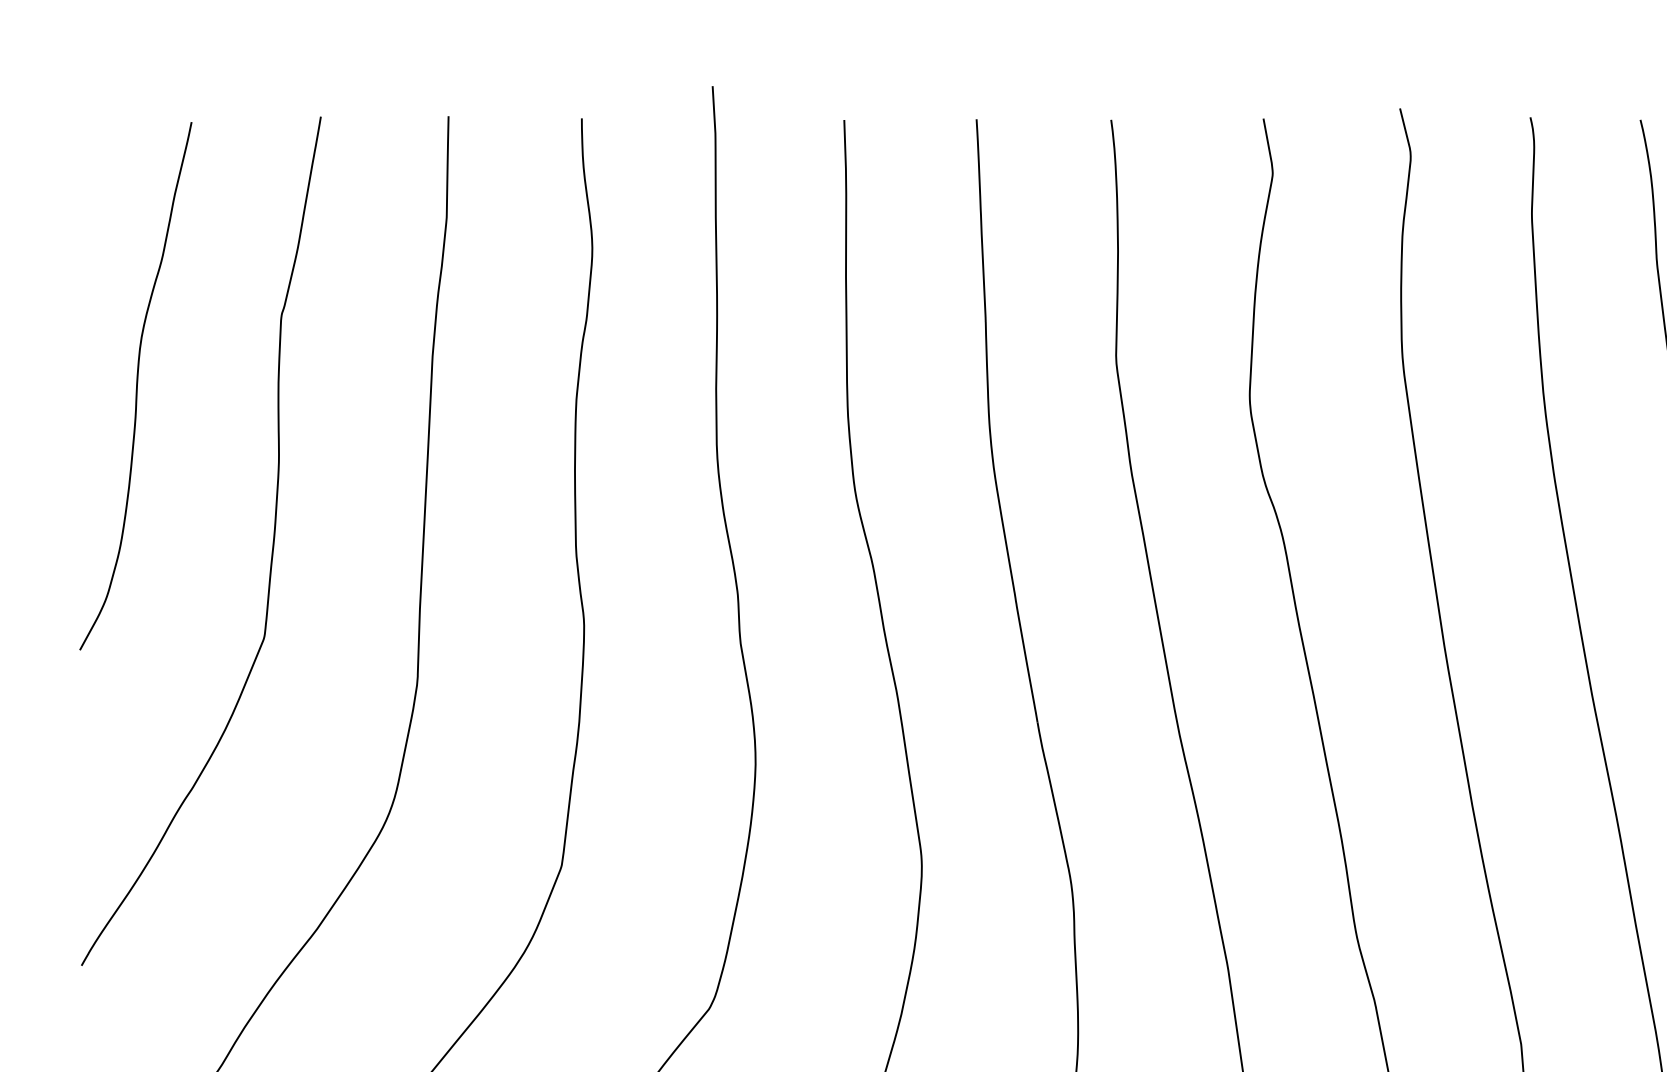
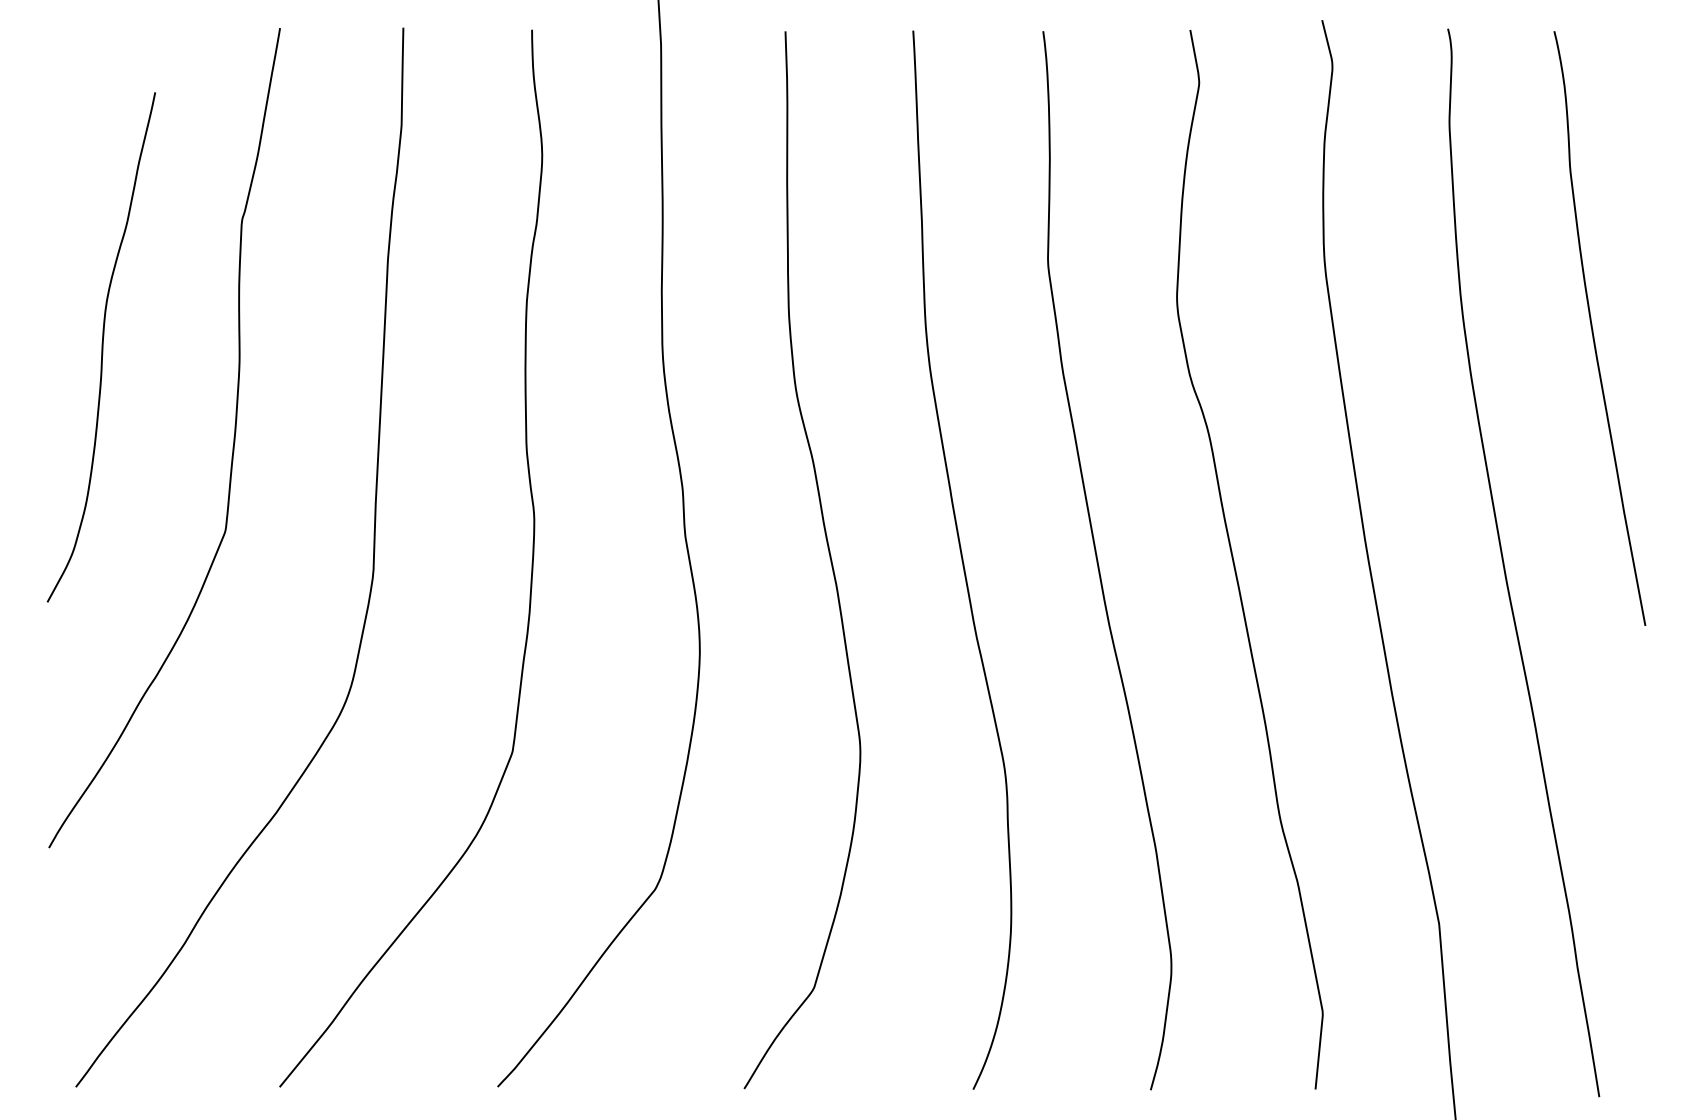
curve: (135, 386) -> (101, 347), moved

